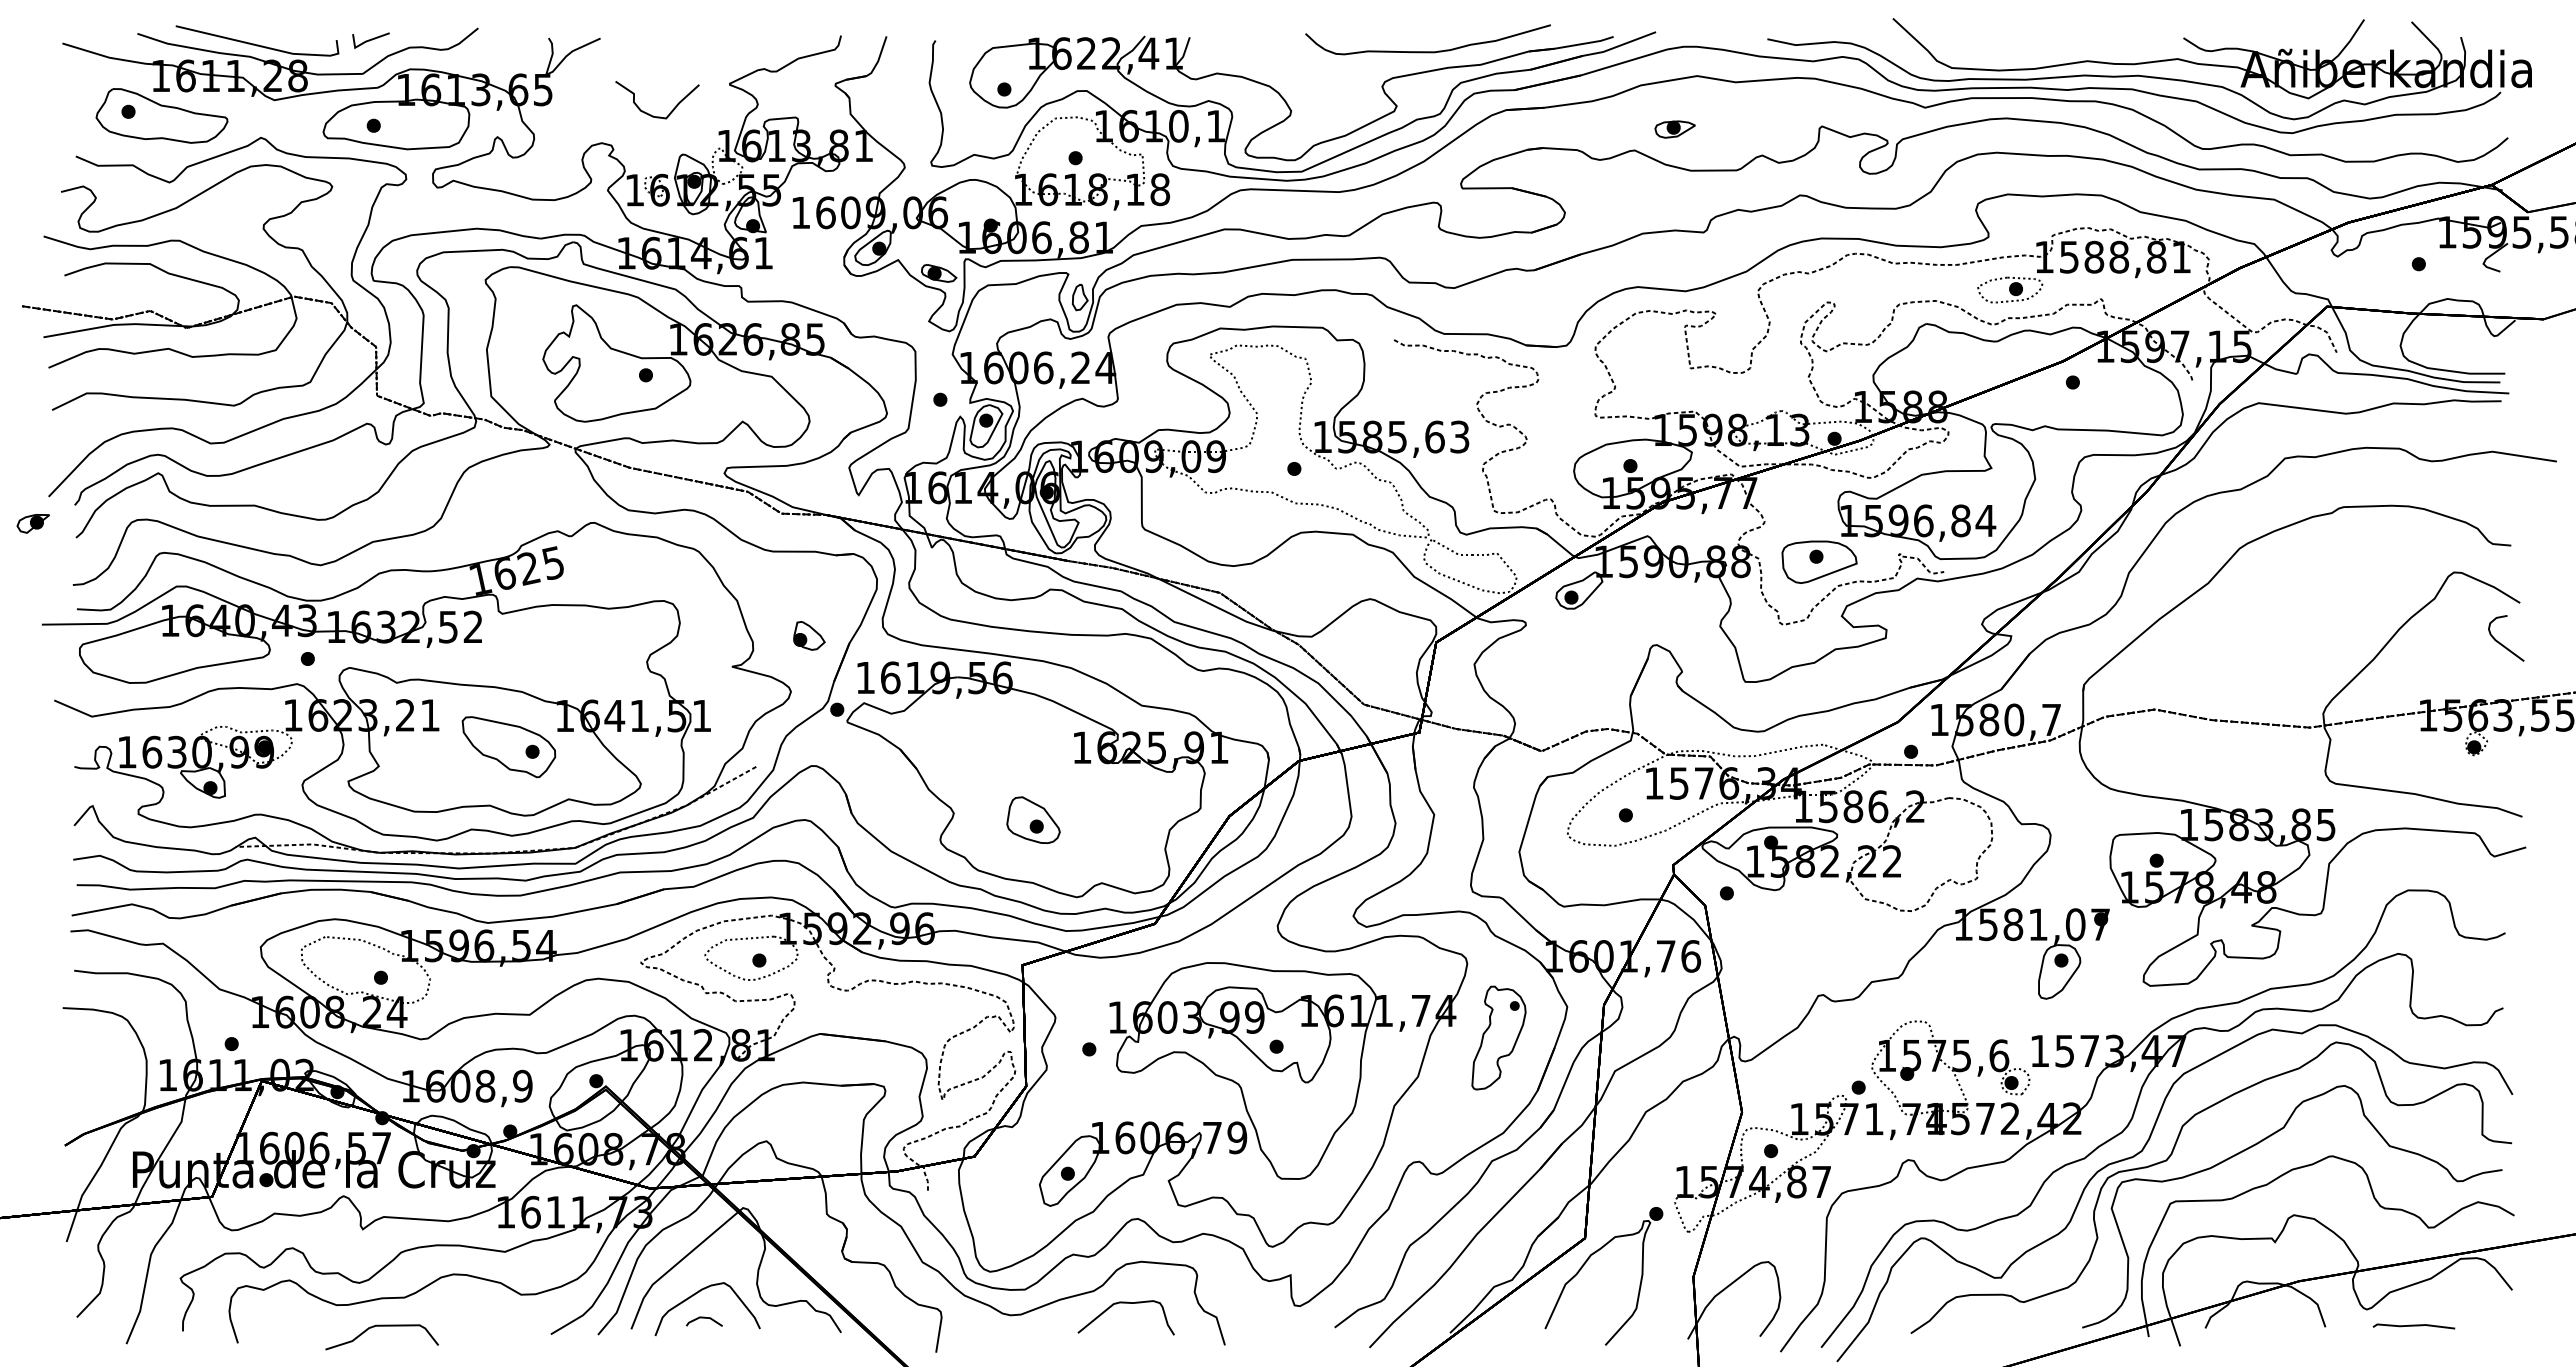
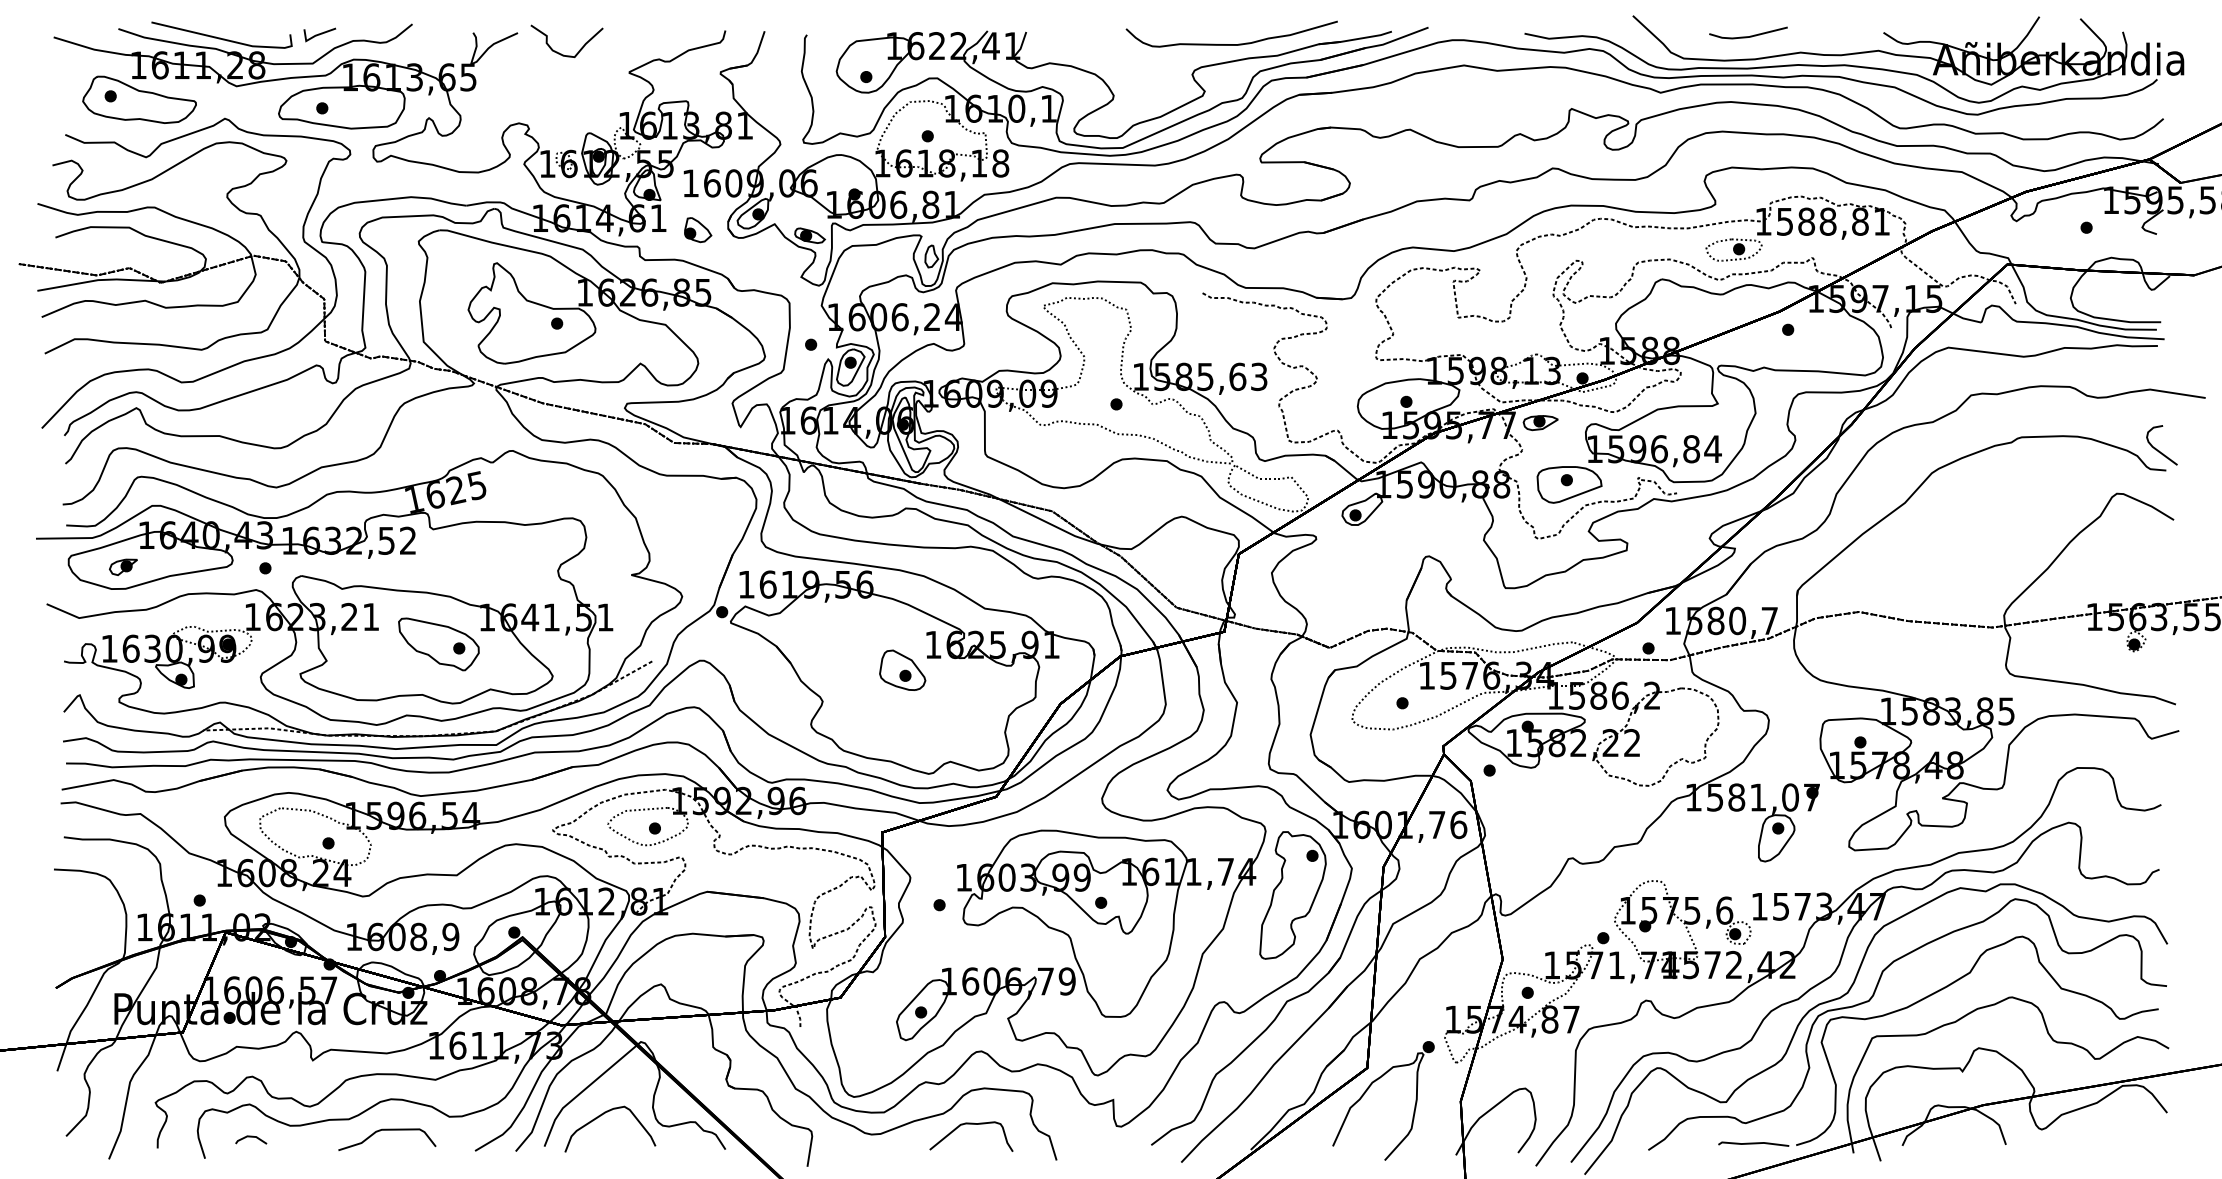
line: (2026, 42) -> (1748, 36), added
curve: (651, 114) -> (561, 53), moved
part: (1674, 129) -> (1540, 422), moved
part: (32, 523) -> (122, 567), moved
part: (809, 635) -> (698, 229), moved
curve: (2503, 644) -> (2159, 450), moved
part: (1033, 819) -> (902, 669), moved
part: (1498, 1037) -> (1292, 894), size x1.43
line: (704, 1318) -> (251, 1137), moved
curve: (381, 1326) -> (386, 1130), moved
line: (2413, 1326) -> (1753, 1144), moved

